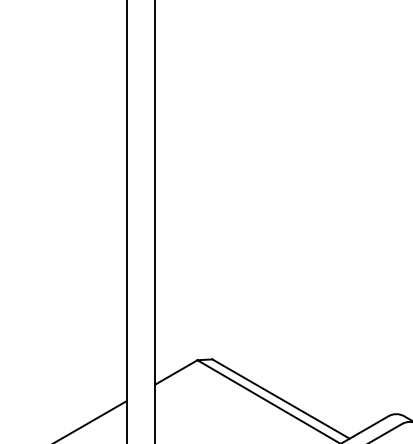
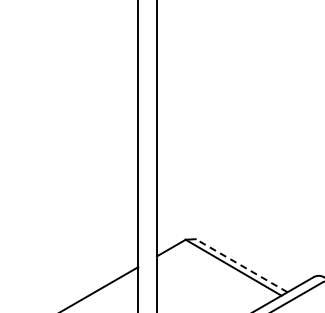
line: (280, 398) -> (241, 265), solid -> dashed

